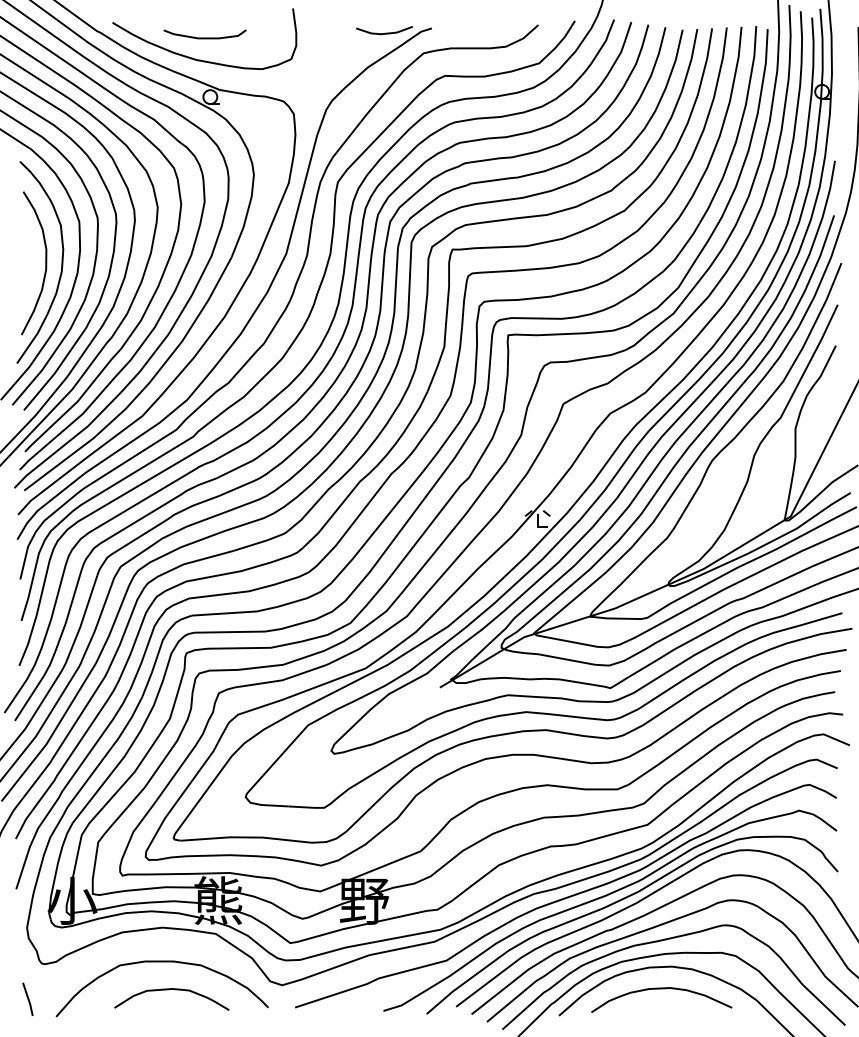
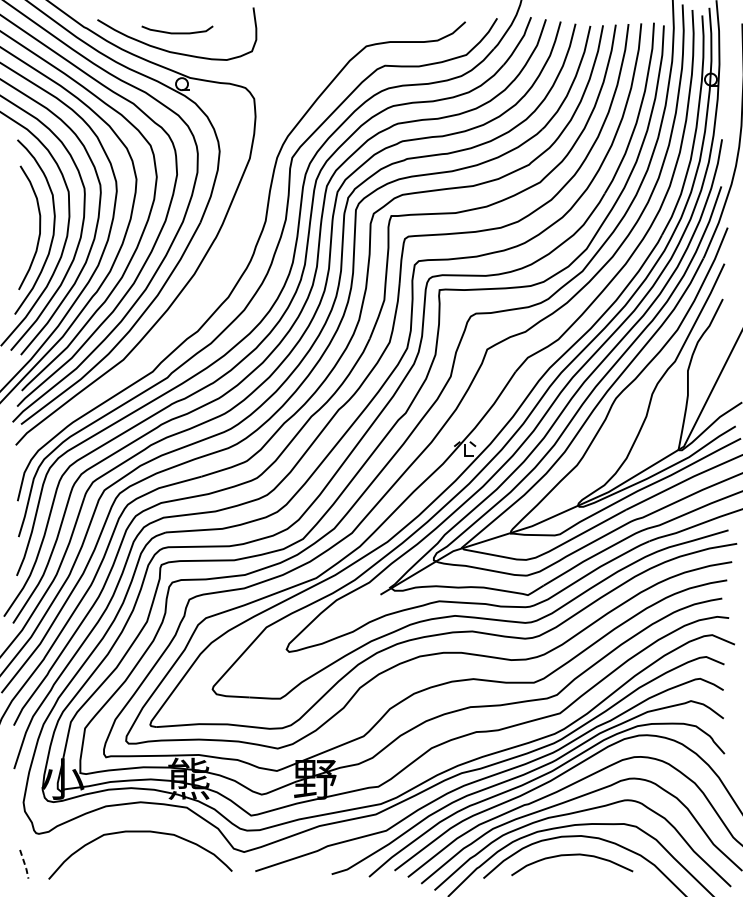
part: (257, 305) -> (222, 264), removed
curve: (169, 990) -> (146, 856), removed
line: (28, 1000) -> (24, 865), solid -> dashed

